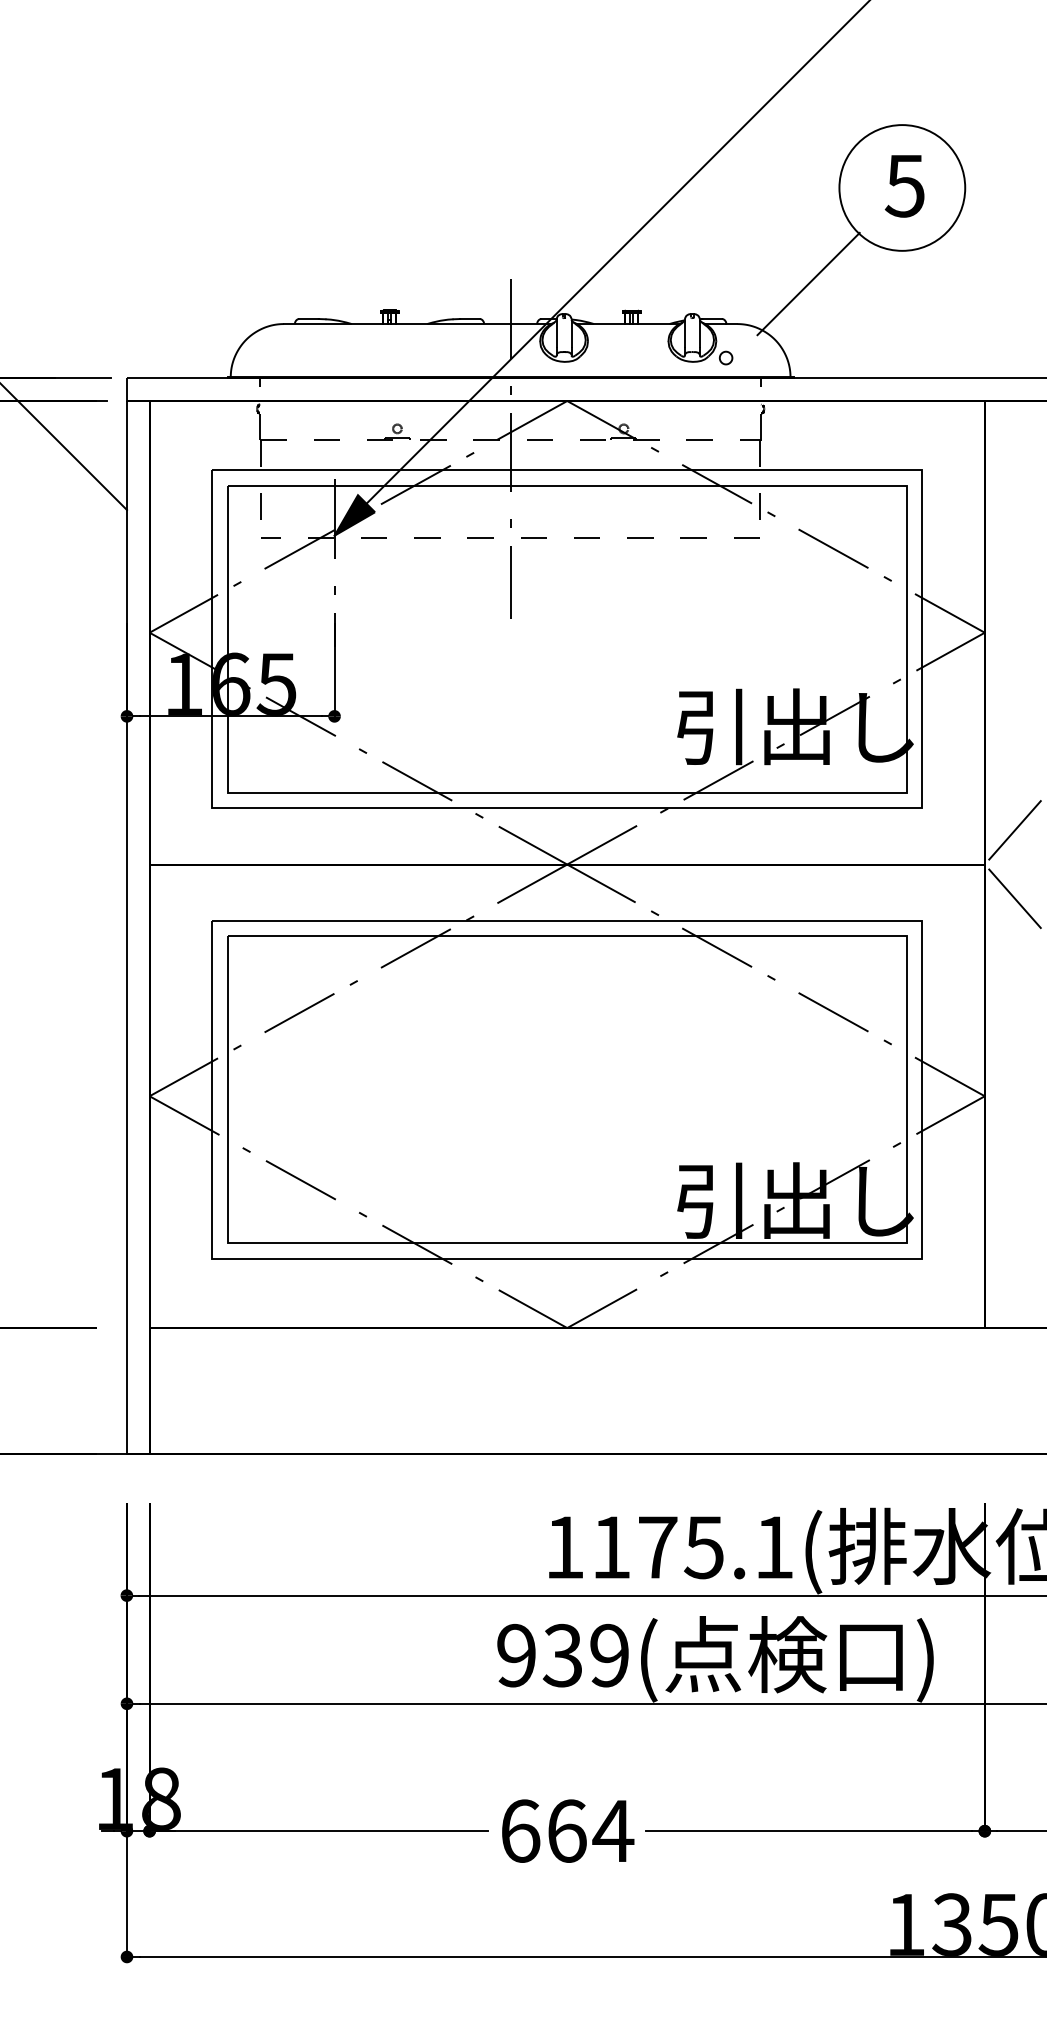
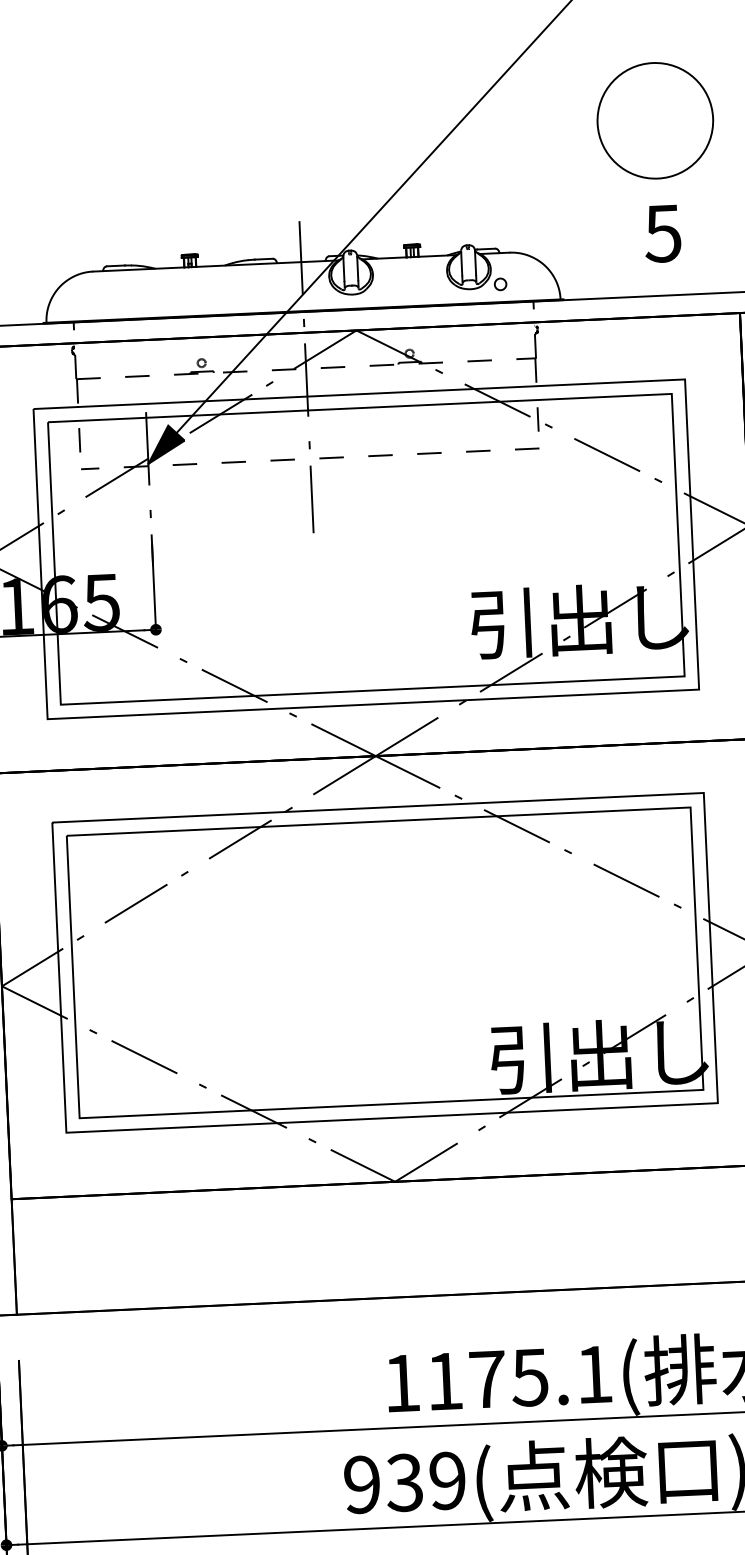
text: (904, 186) -> (662, 234), moved
line: (808, 283) -> (573, 212), removed

